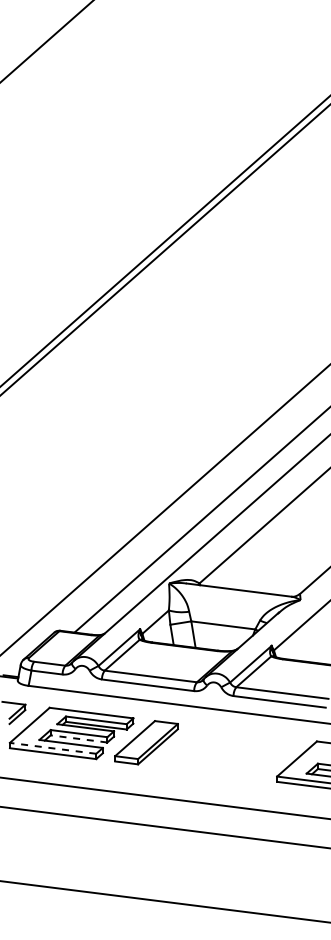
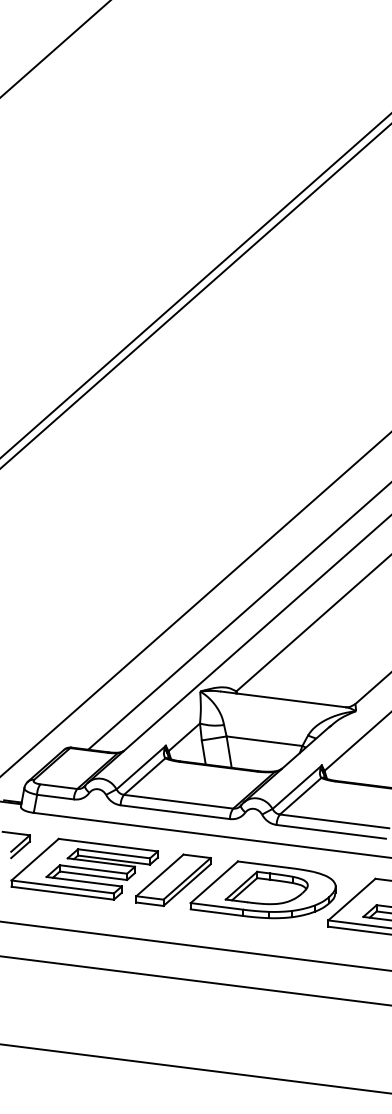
line: (79, 738) -> (94, 875), dashed -> solid
line: (53, 748) -> (63, 887), dashed -> solid
part: (222, 750) -> (263, 889), added

